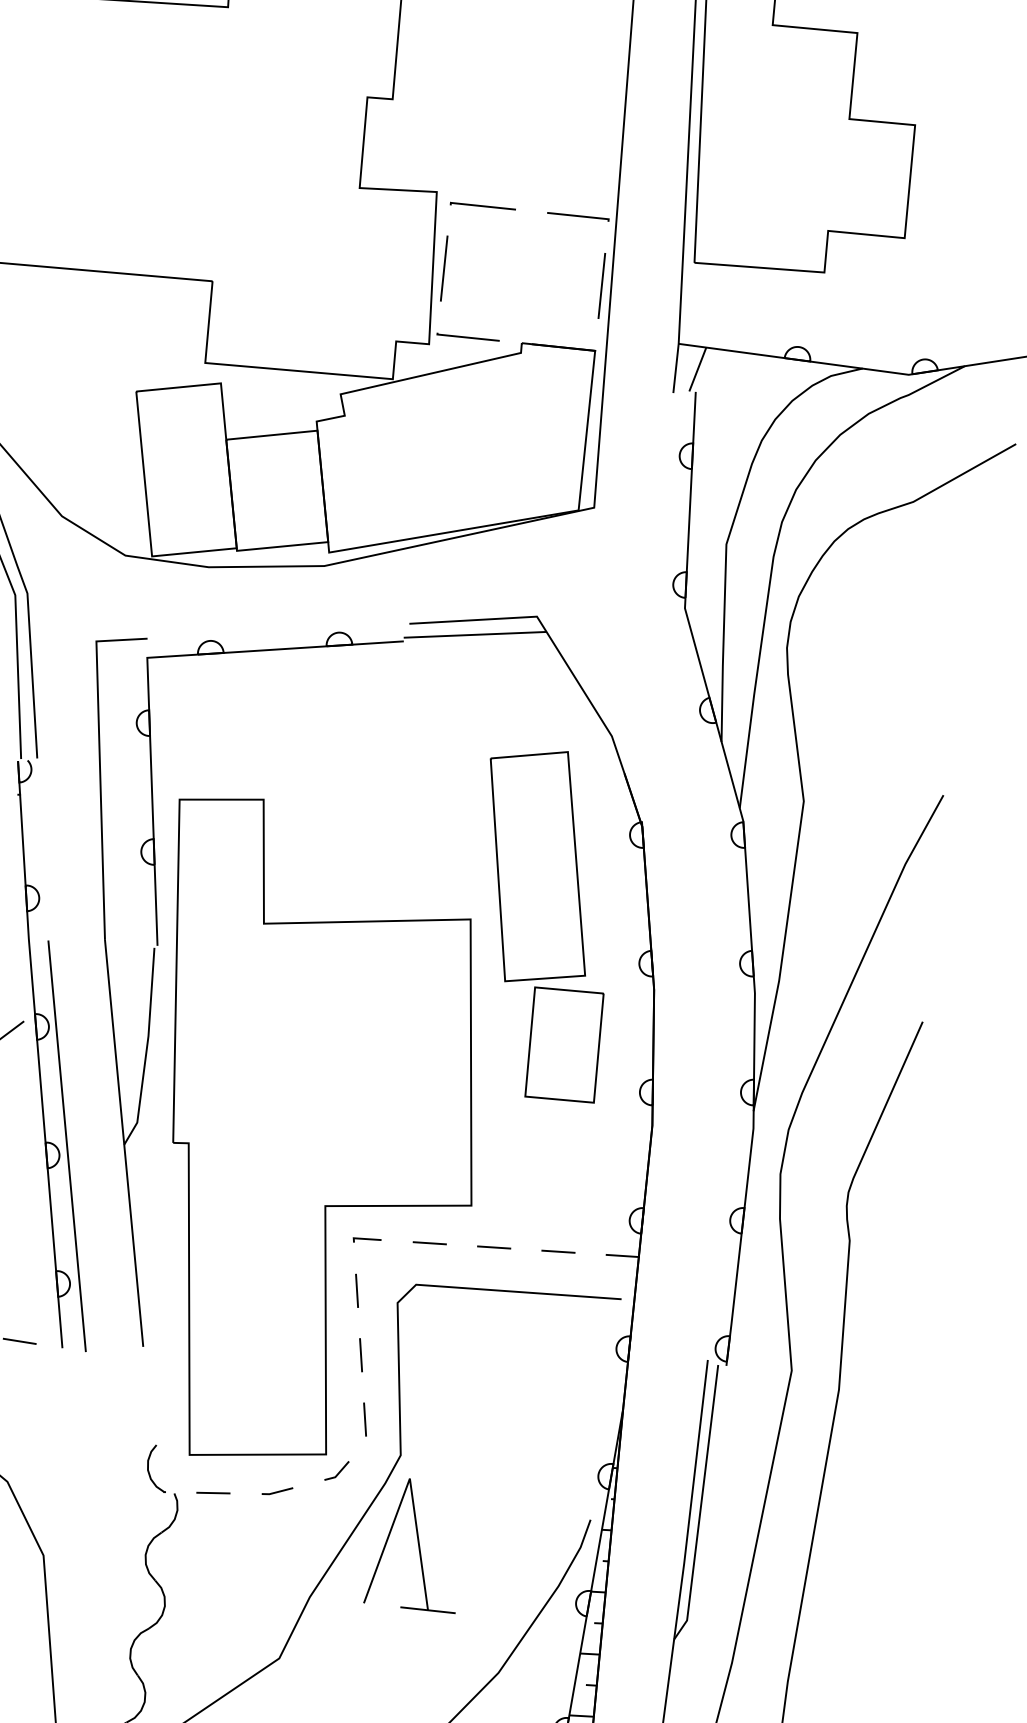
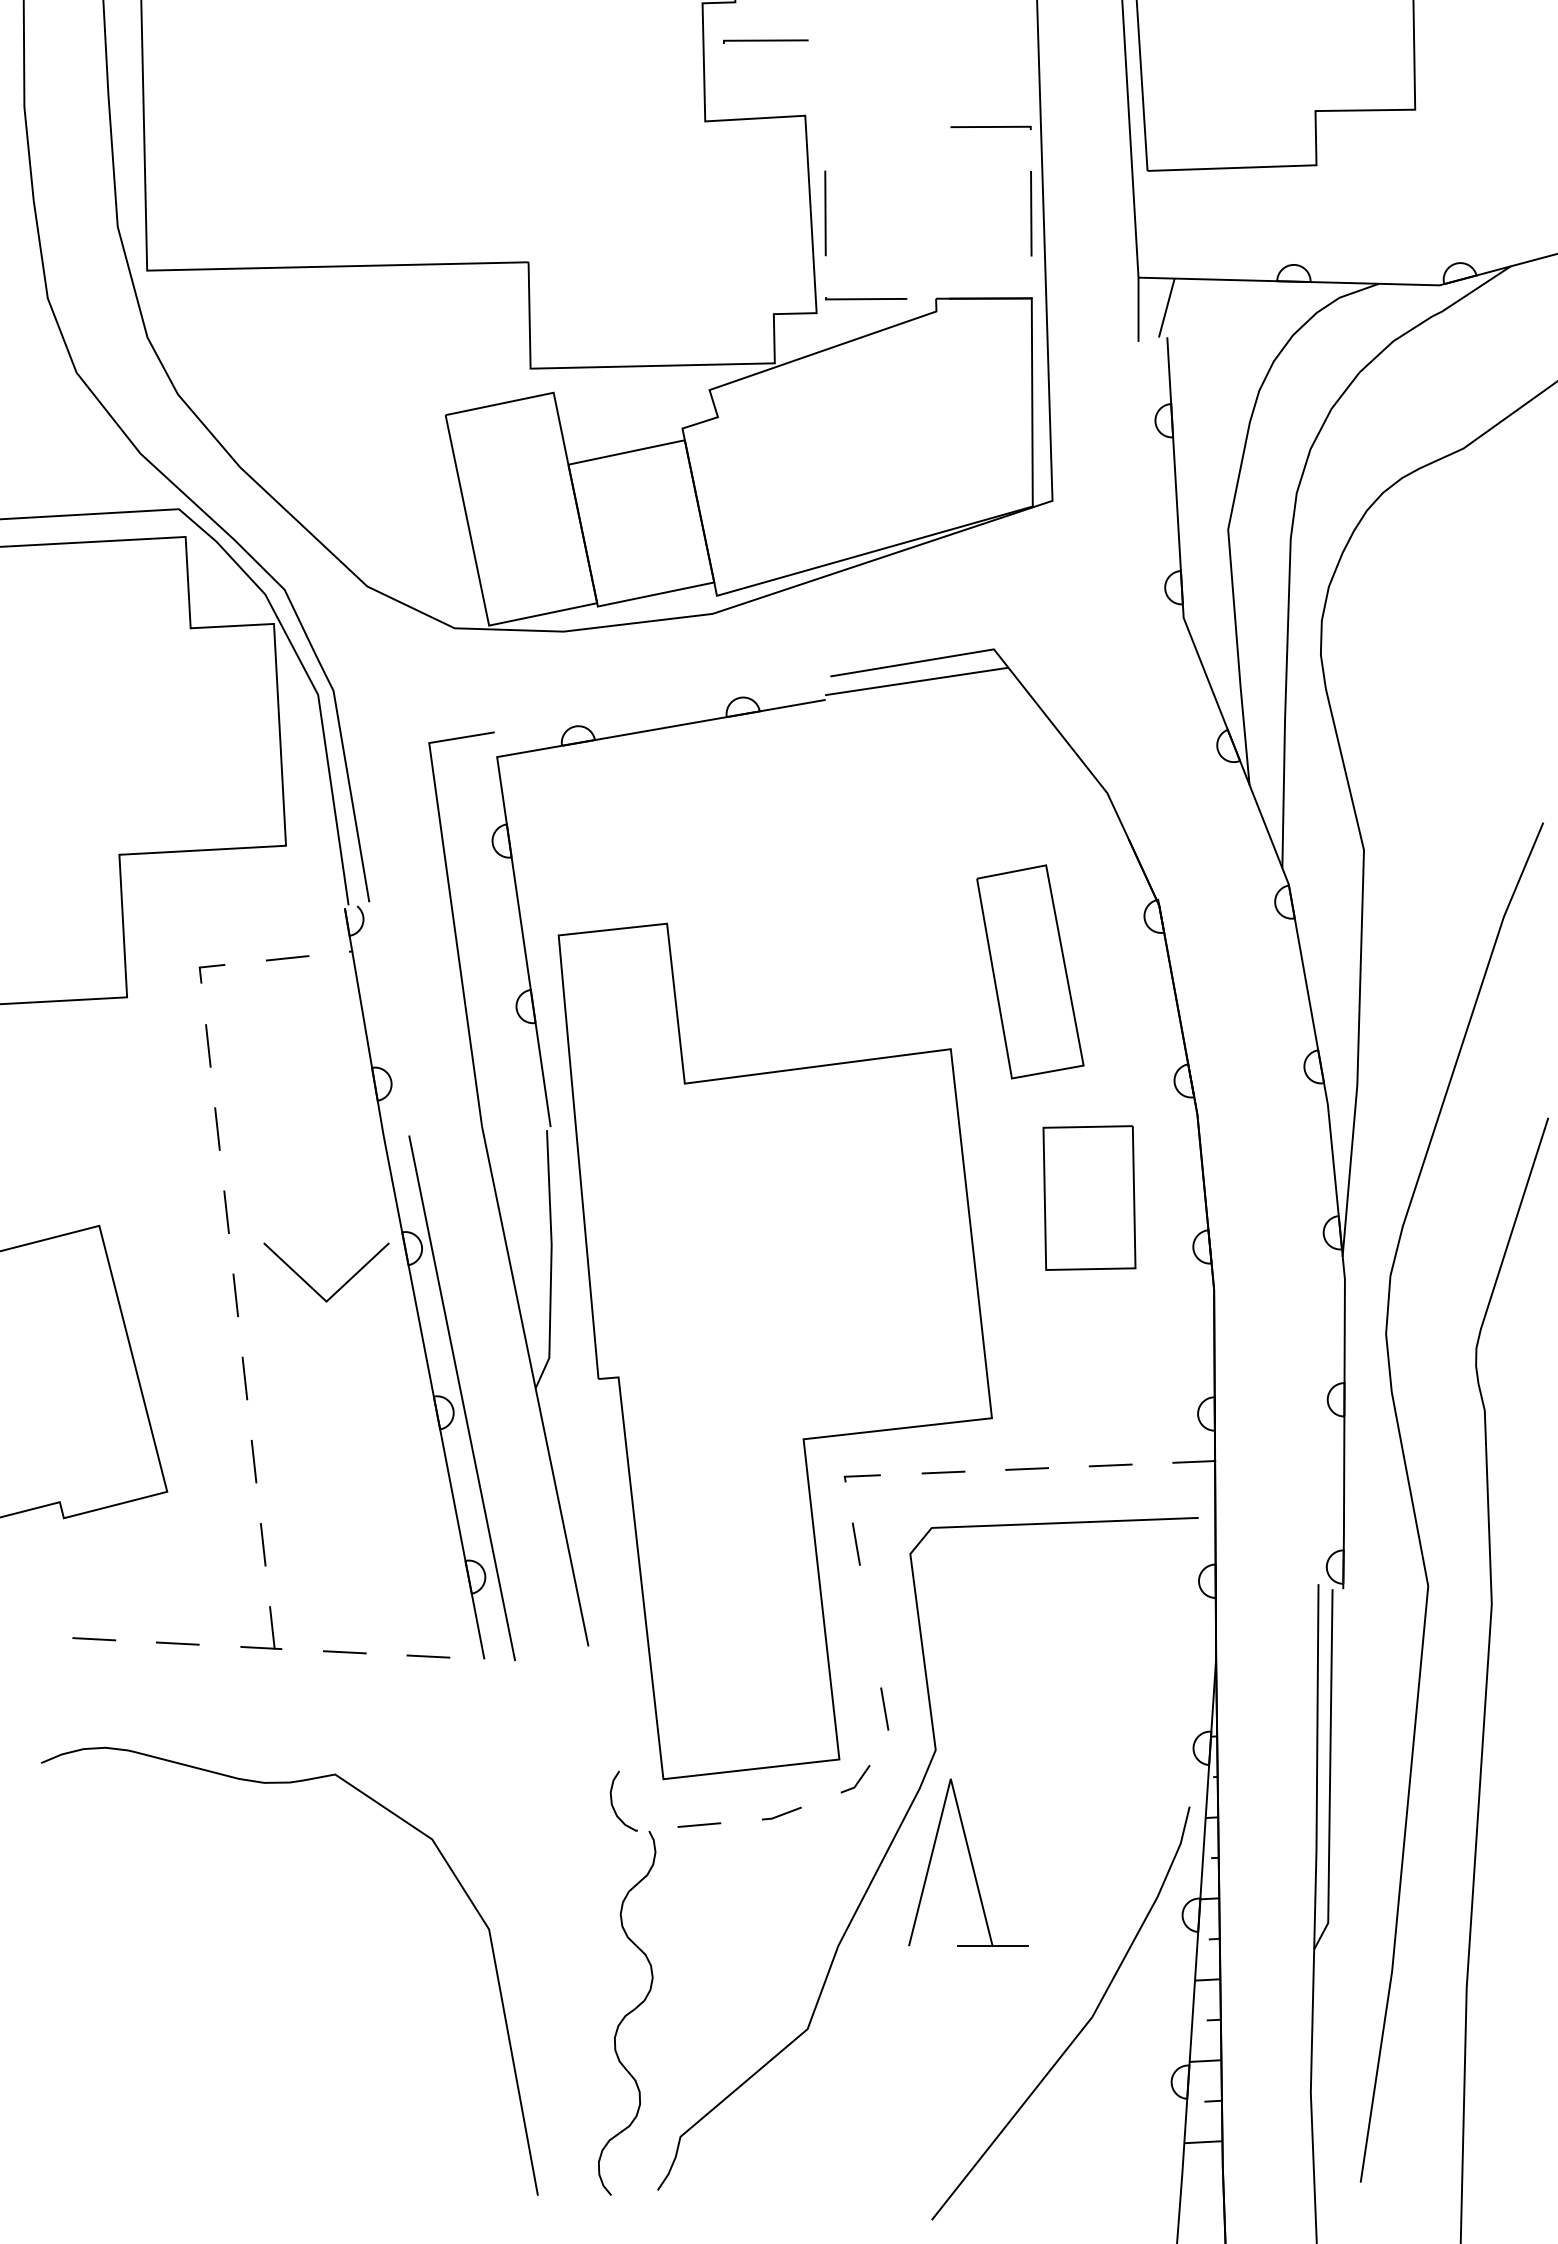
line: (482, 206) -> (765, 41), moved
part: (538, 866) -> (1030, 971), size x0.7
line: (361, 1355) -> (870, 1626), removed

